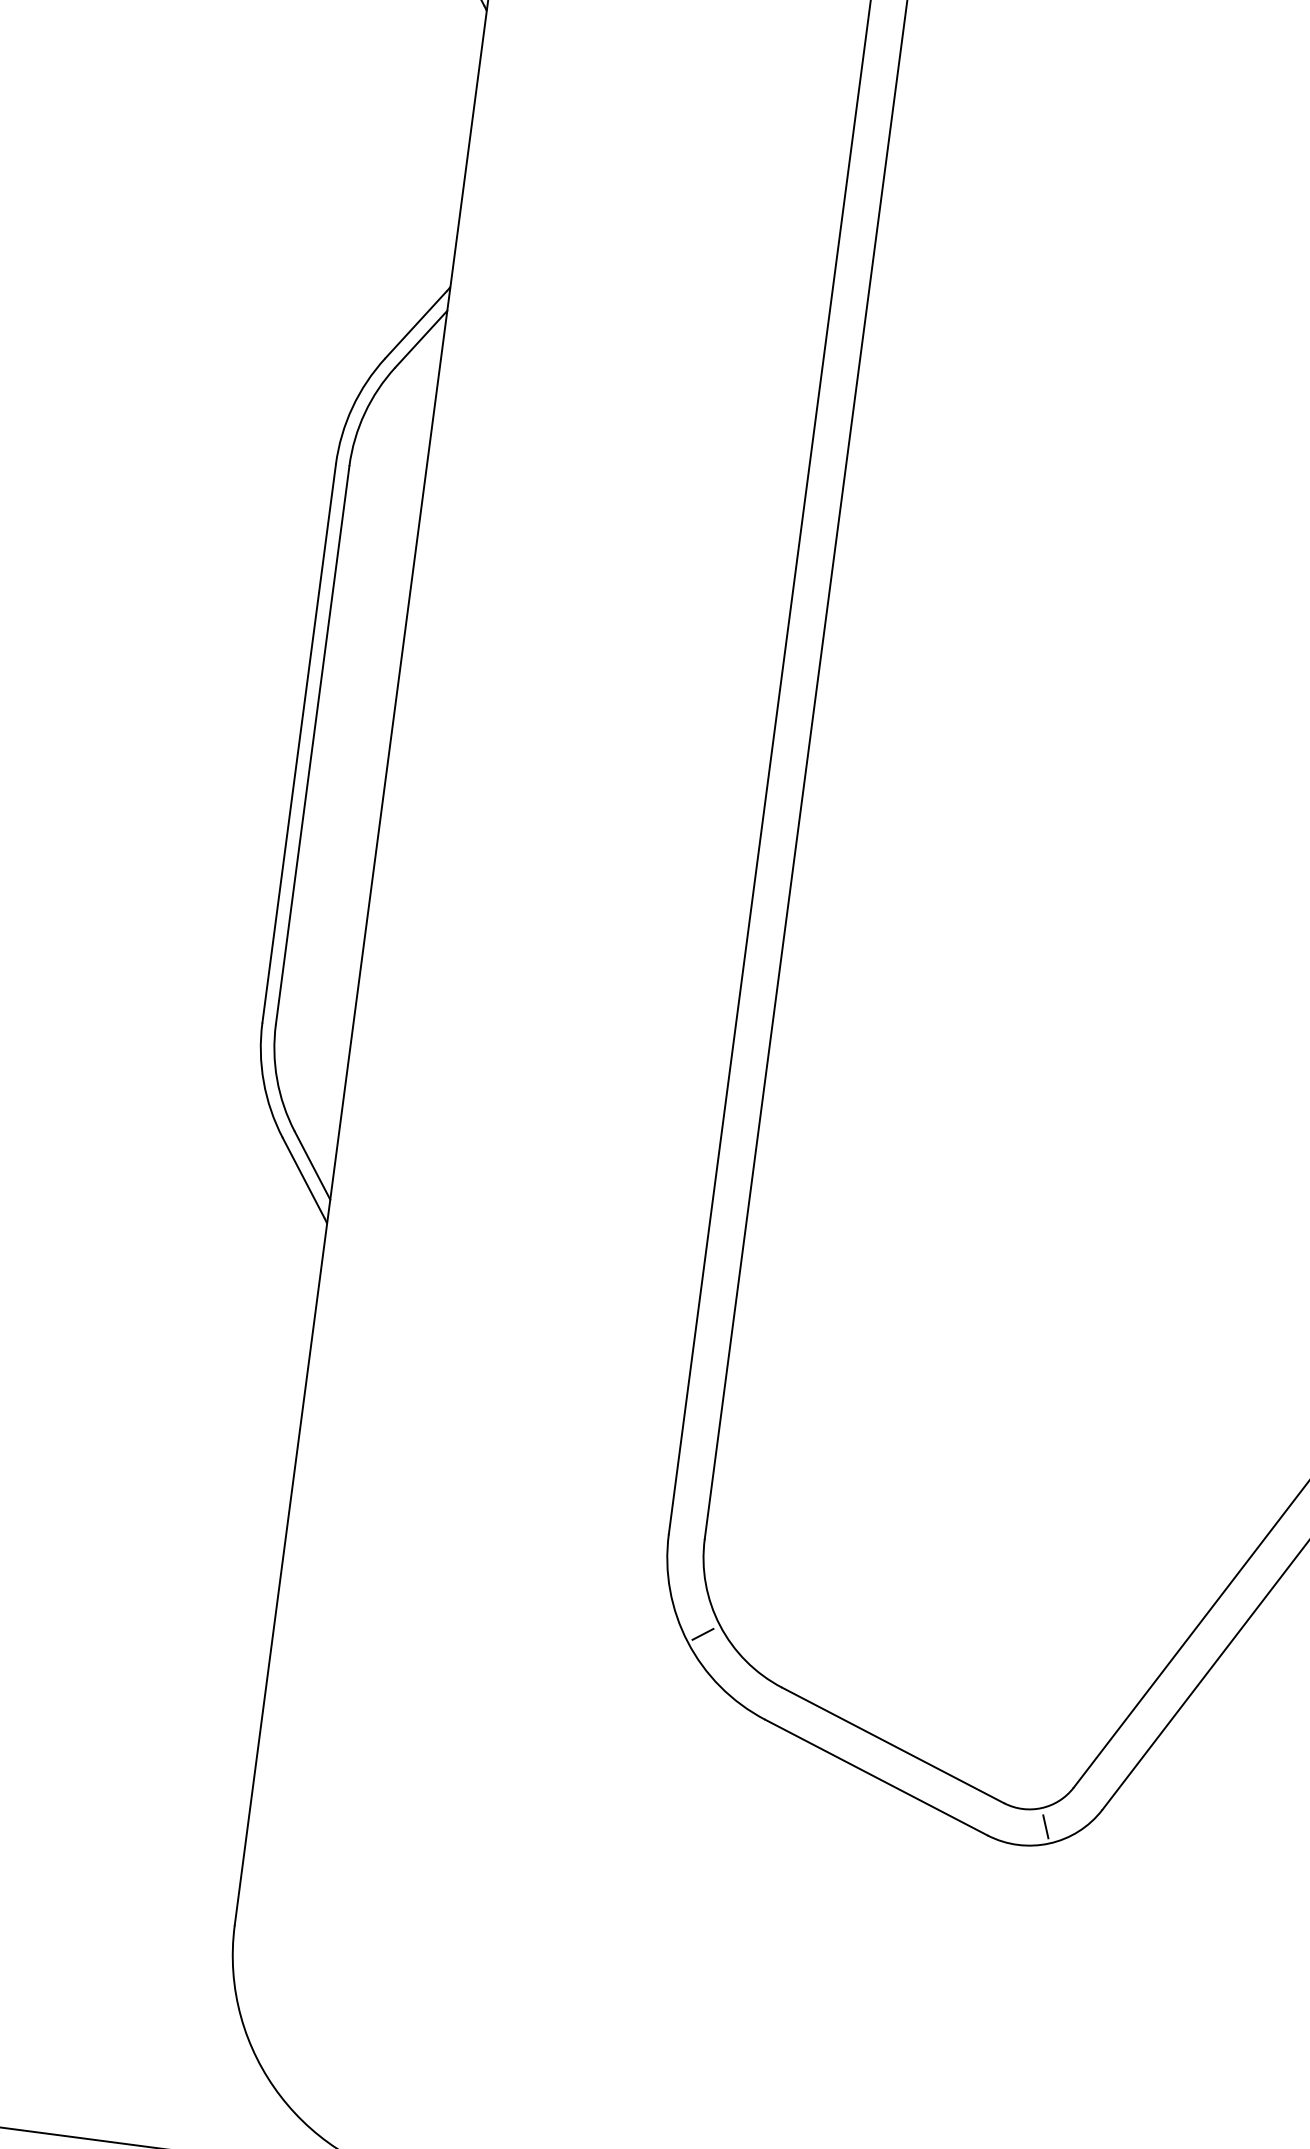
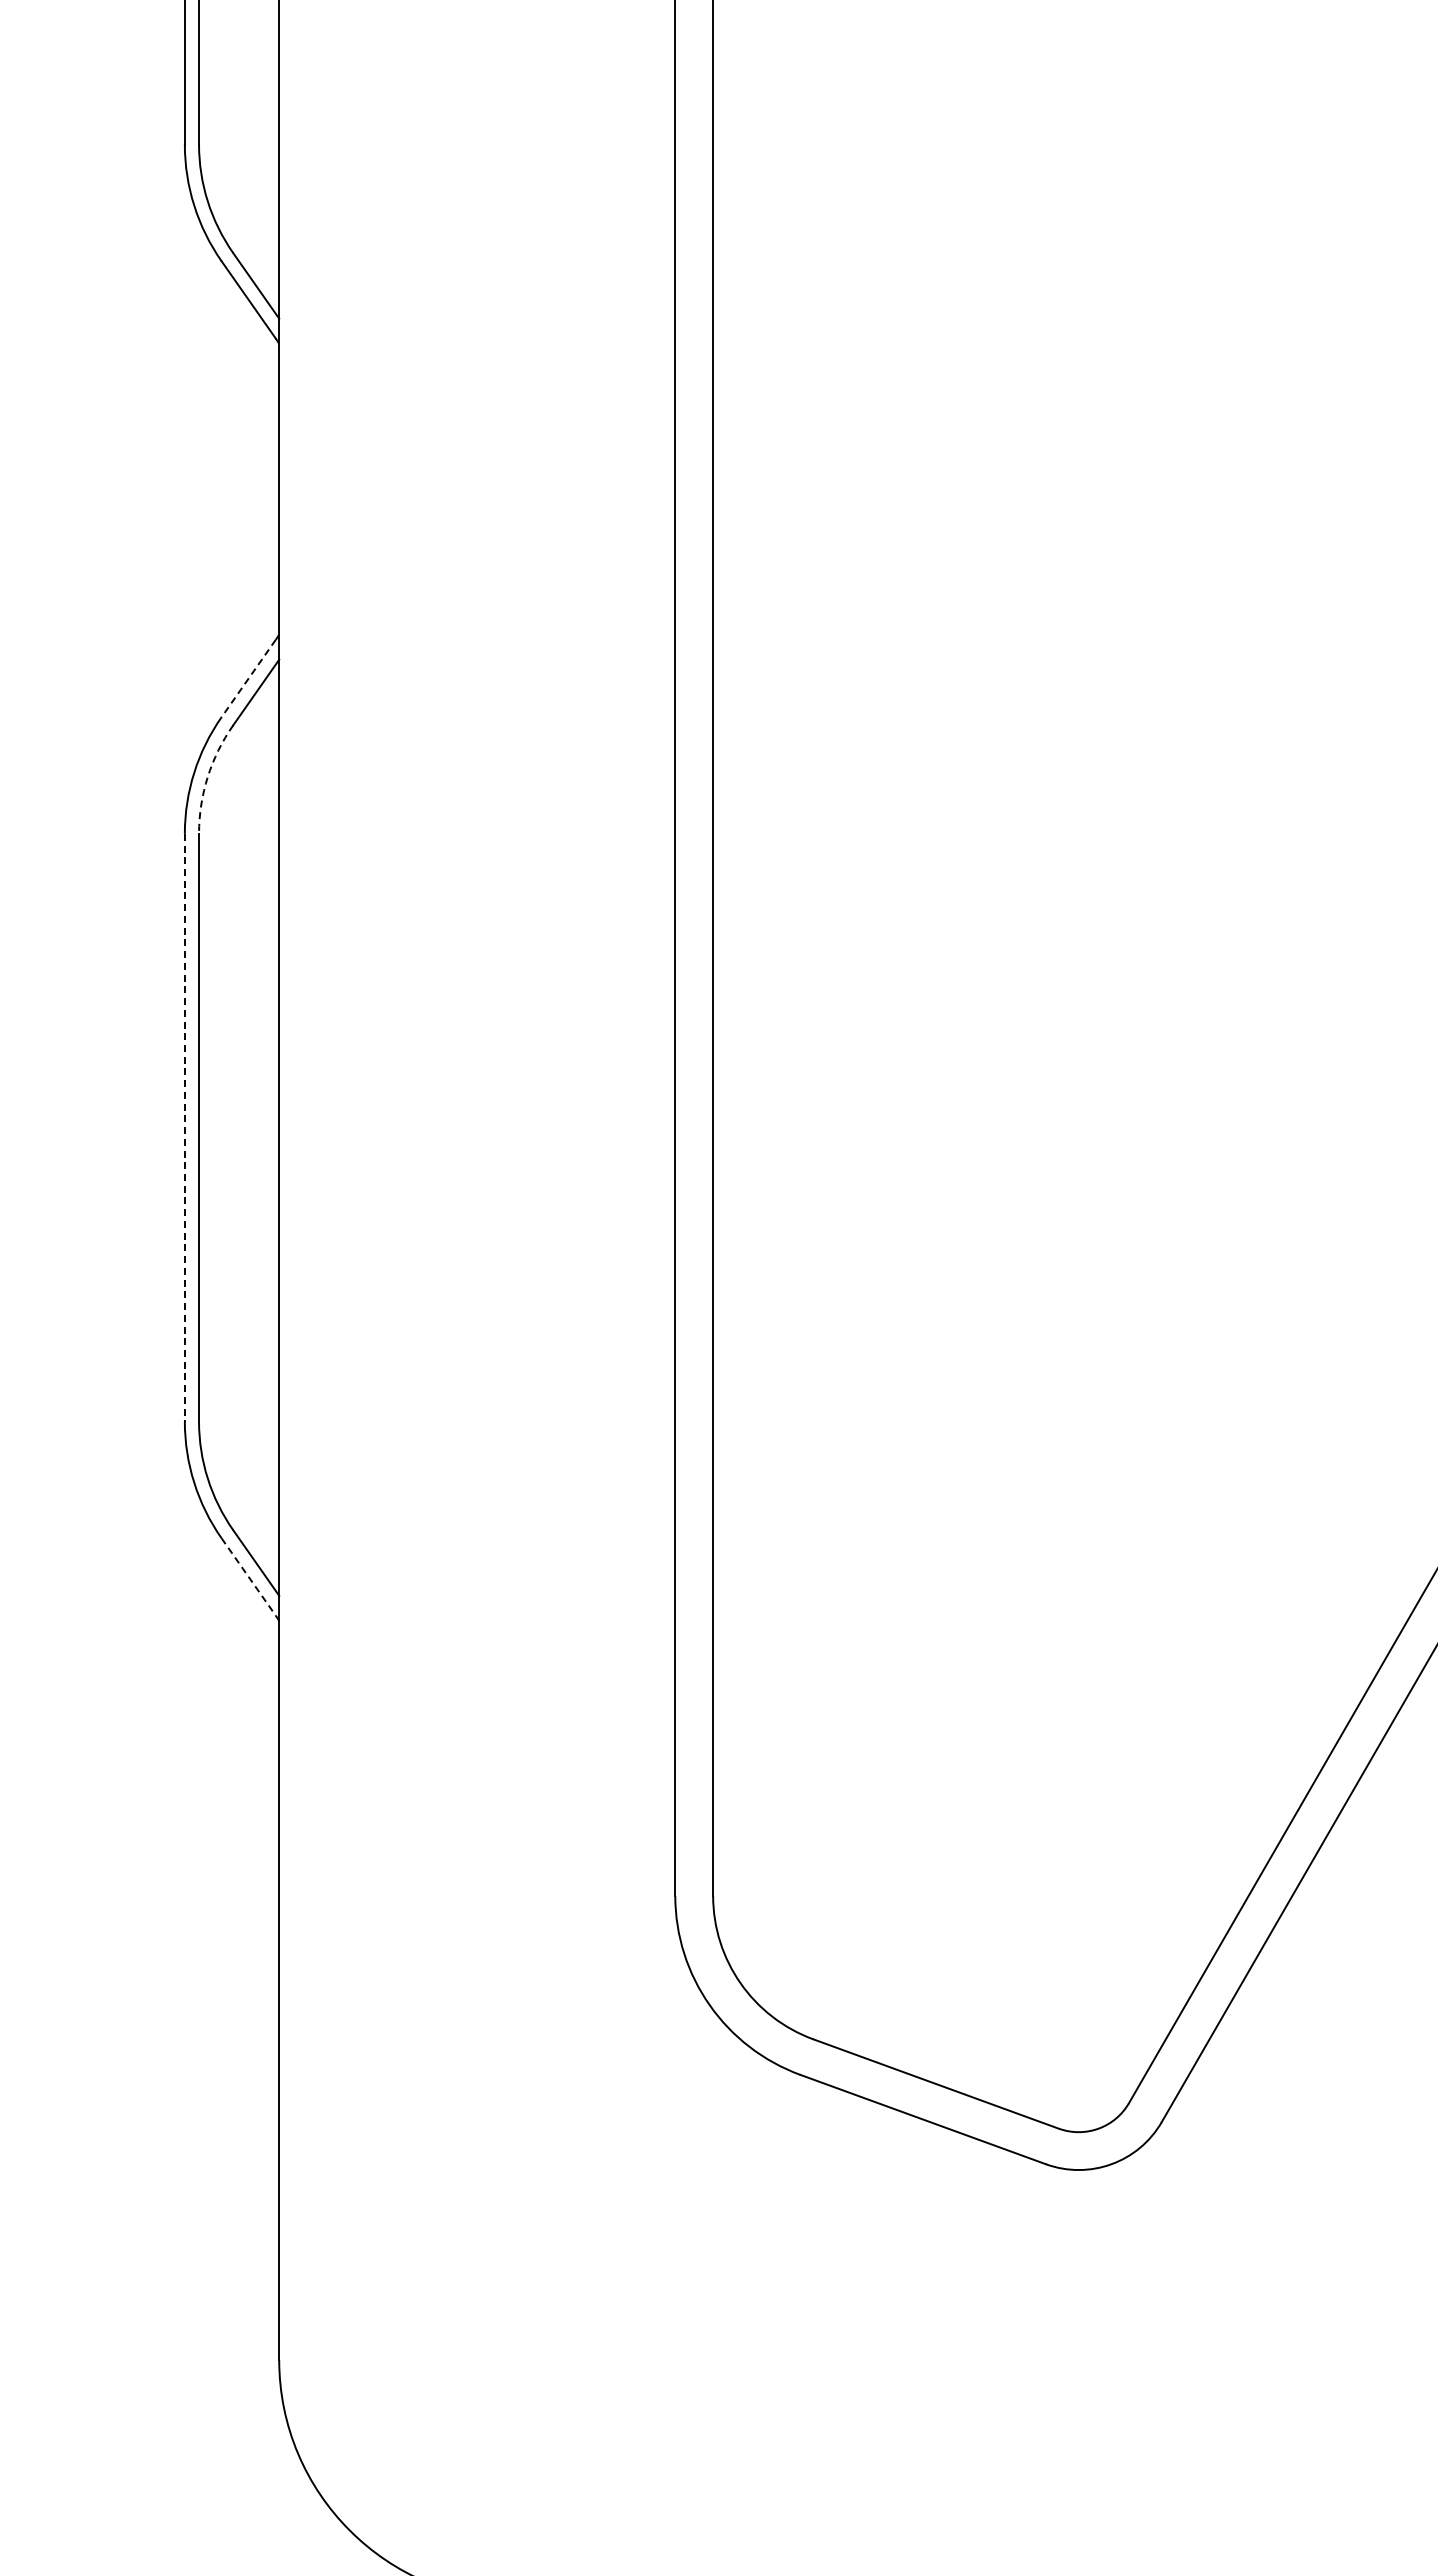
line: (415, 324) -> (248, 678), solid -> dashed
arc: (364, 412) -> (207, 776), solid -> dashed
line: (298, 743) -> (184, 1127), solid -> dashed
line: (303, 1178) -> (248, 1577), solid -> dashed
line: (703, 1633) -> (724, 1994), removed
line: (1045, 1826) -> (1105, 2147), removed

